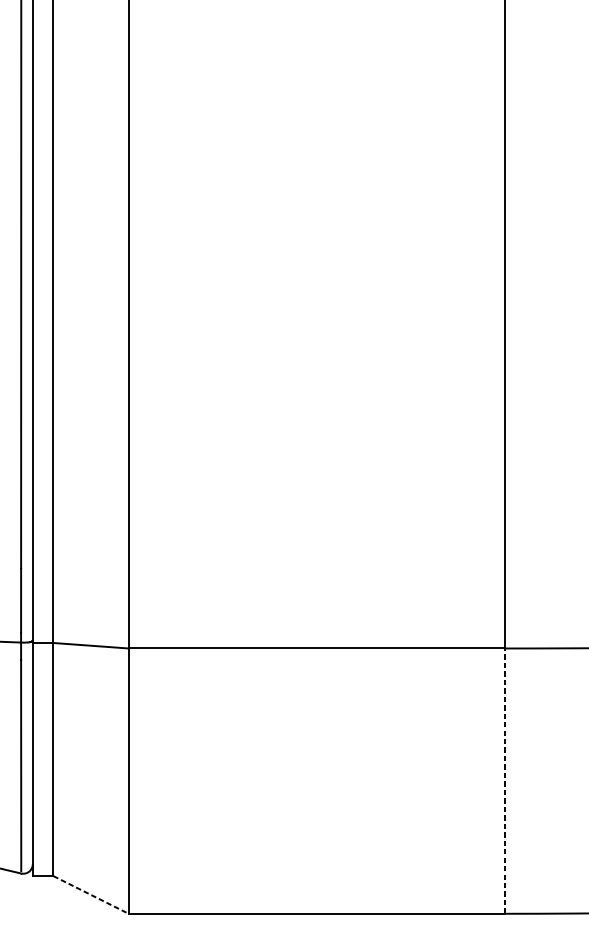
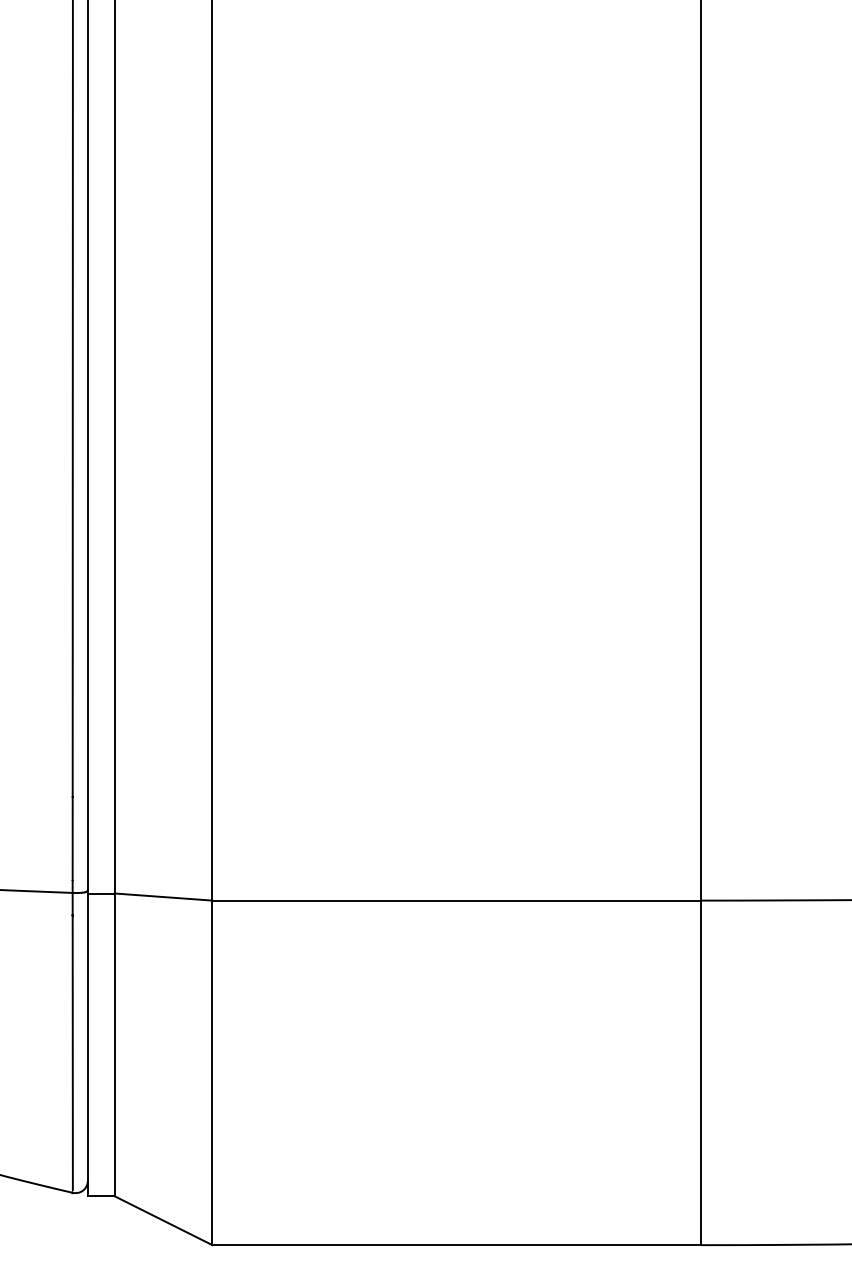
line: (505, 780) -> (701, 1072), dashed -> solid
line: (91, 894) -> (163, 1220), dashed -> solid

